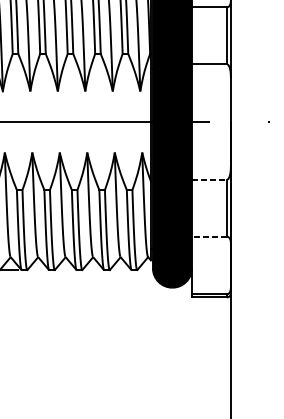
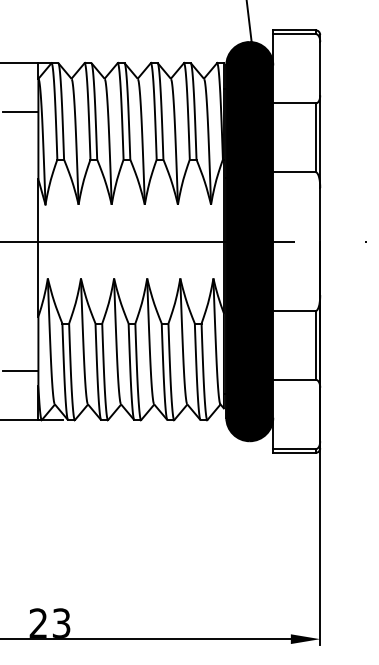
line: (209, 180) -> (294, 311), dashed -> solid
line: (208, 236) -> (293, 379), dashed -> solid

